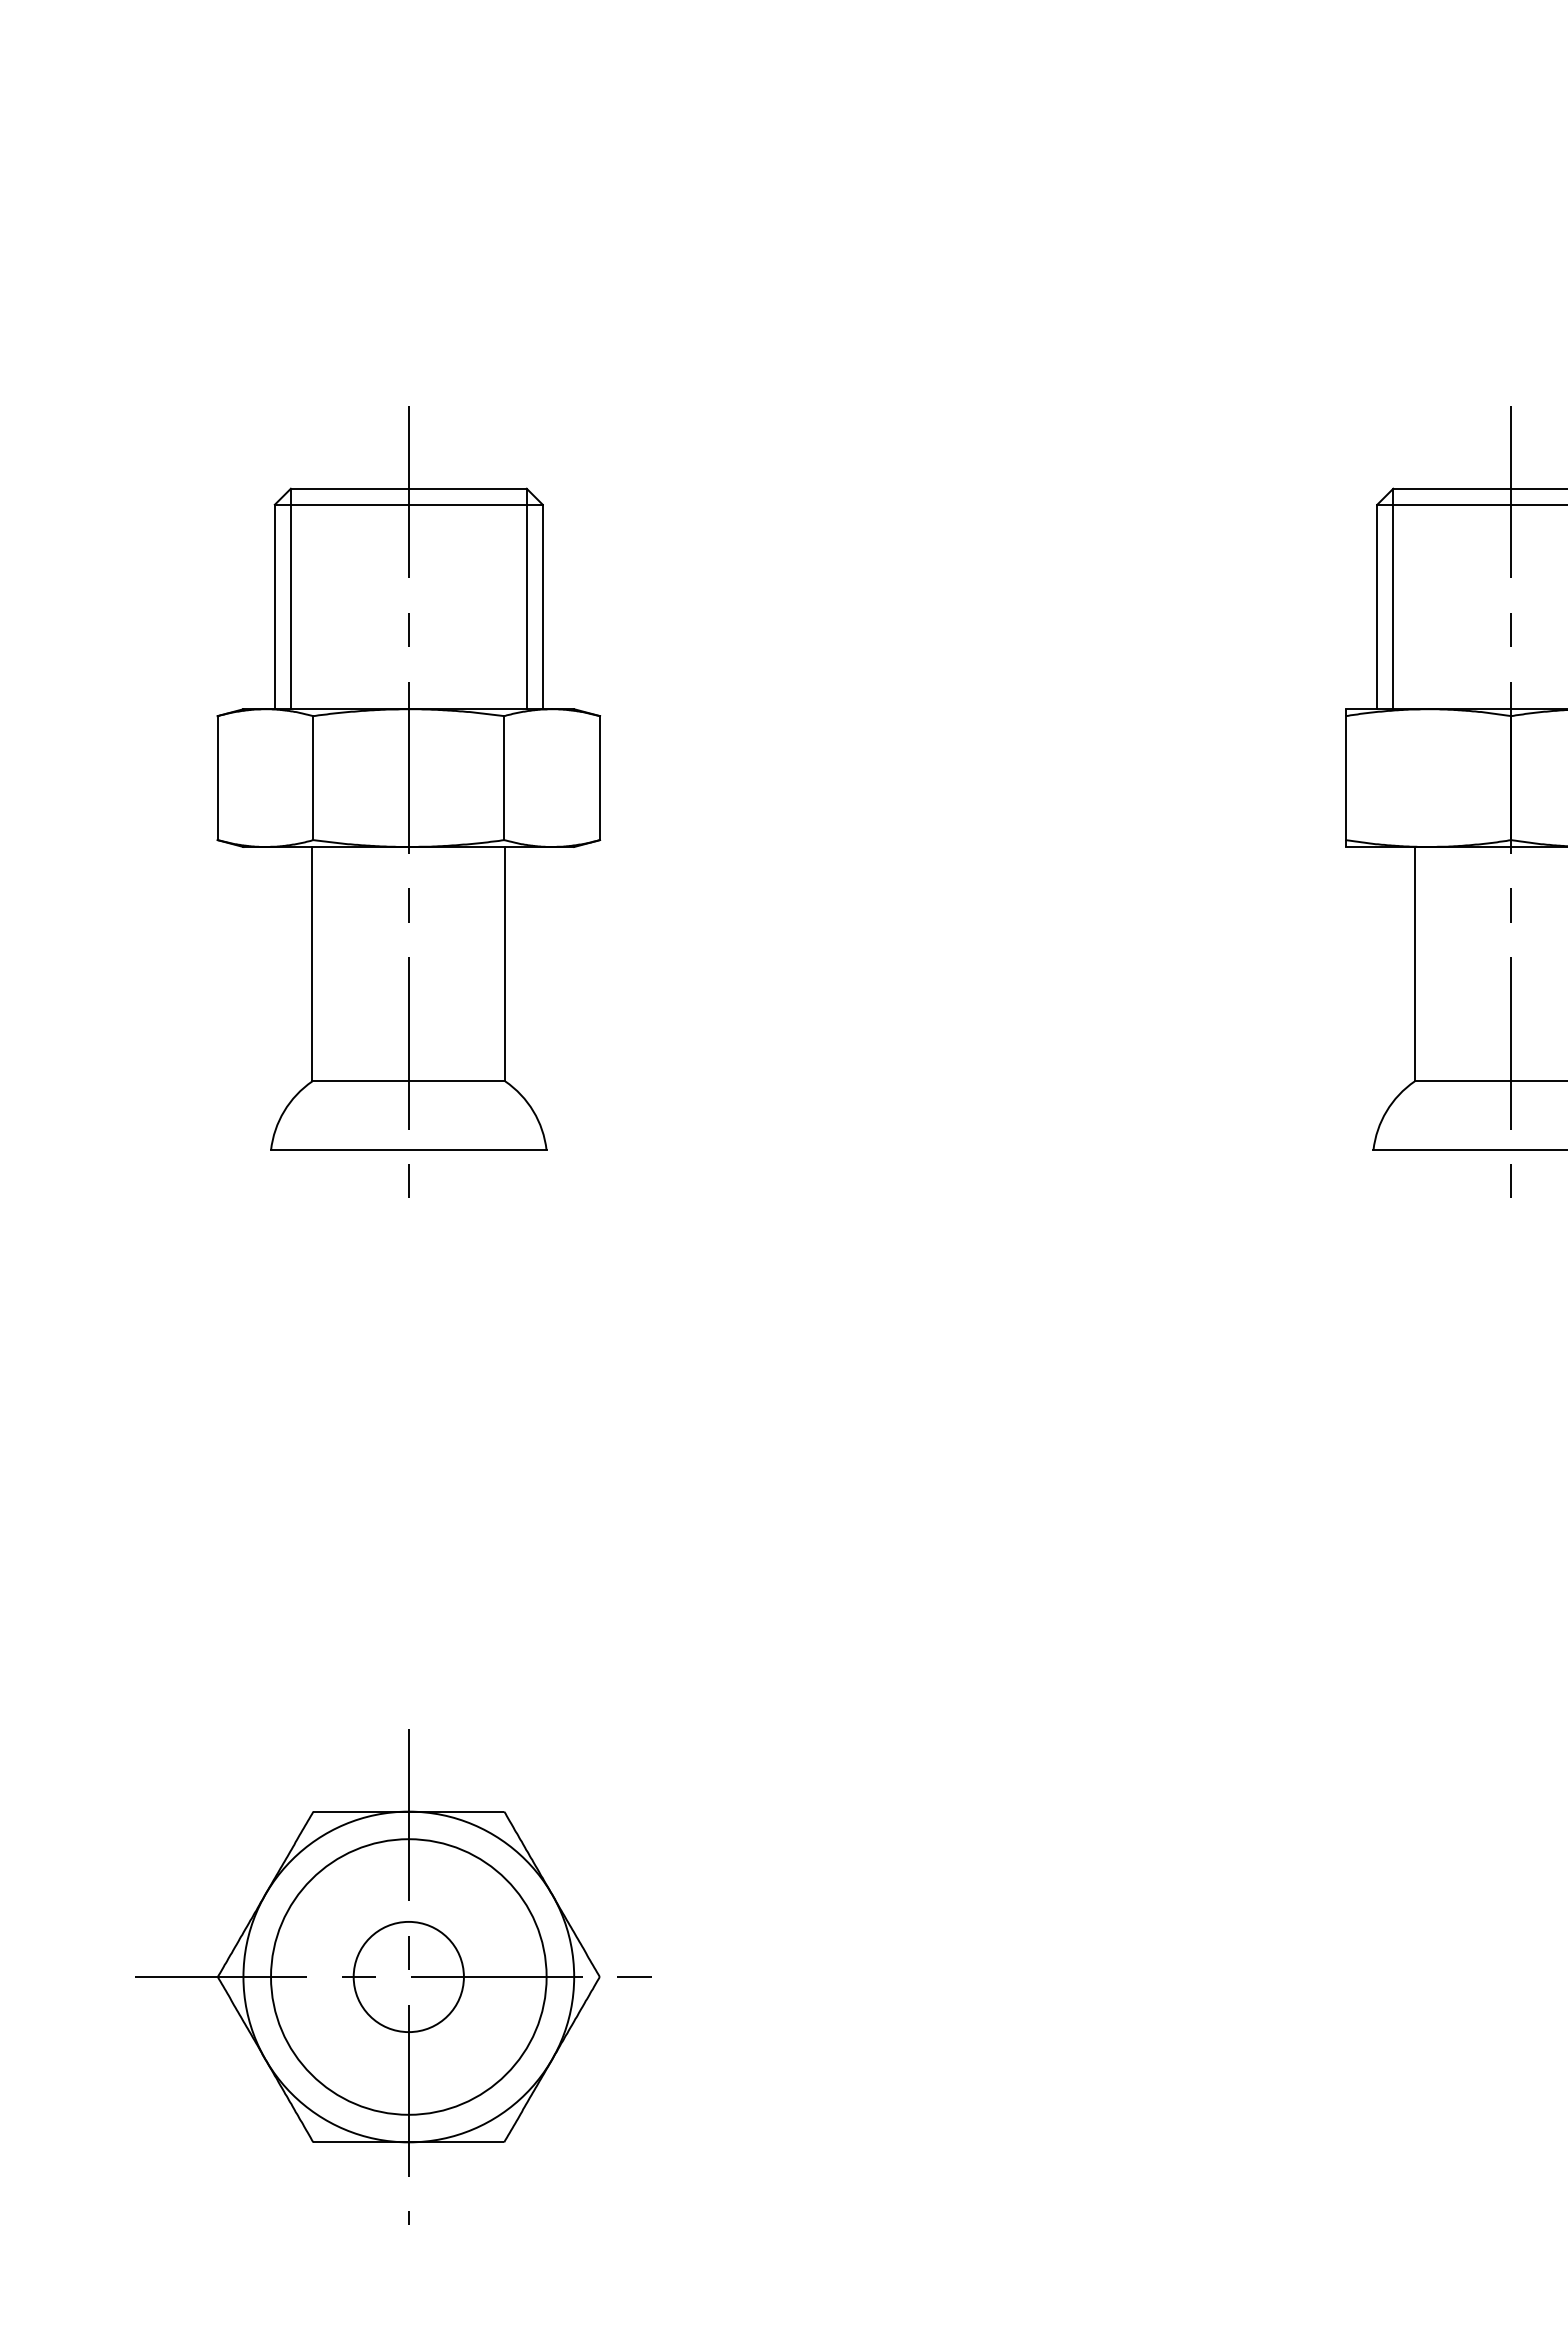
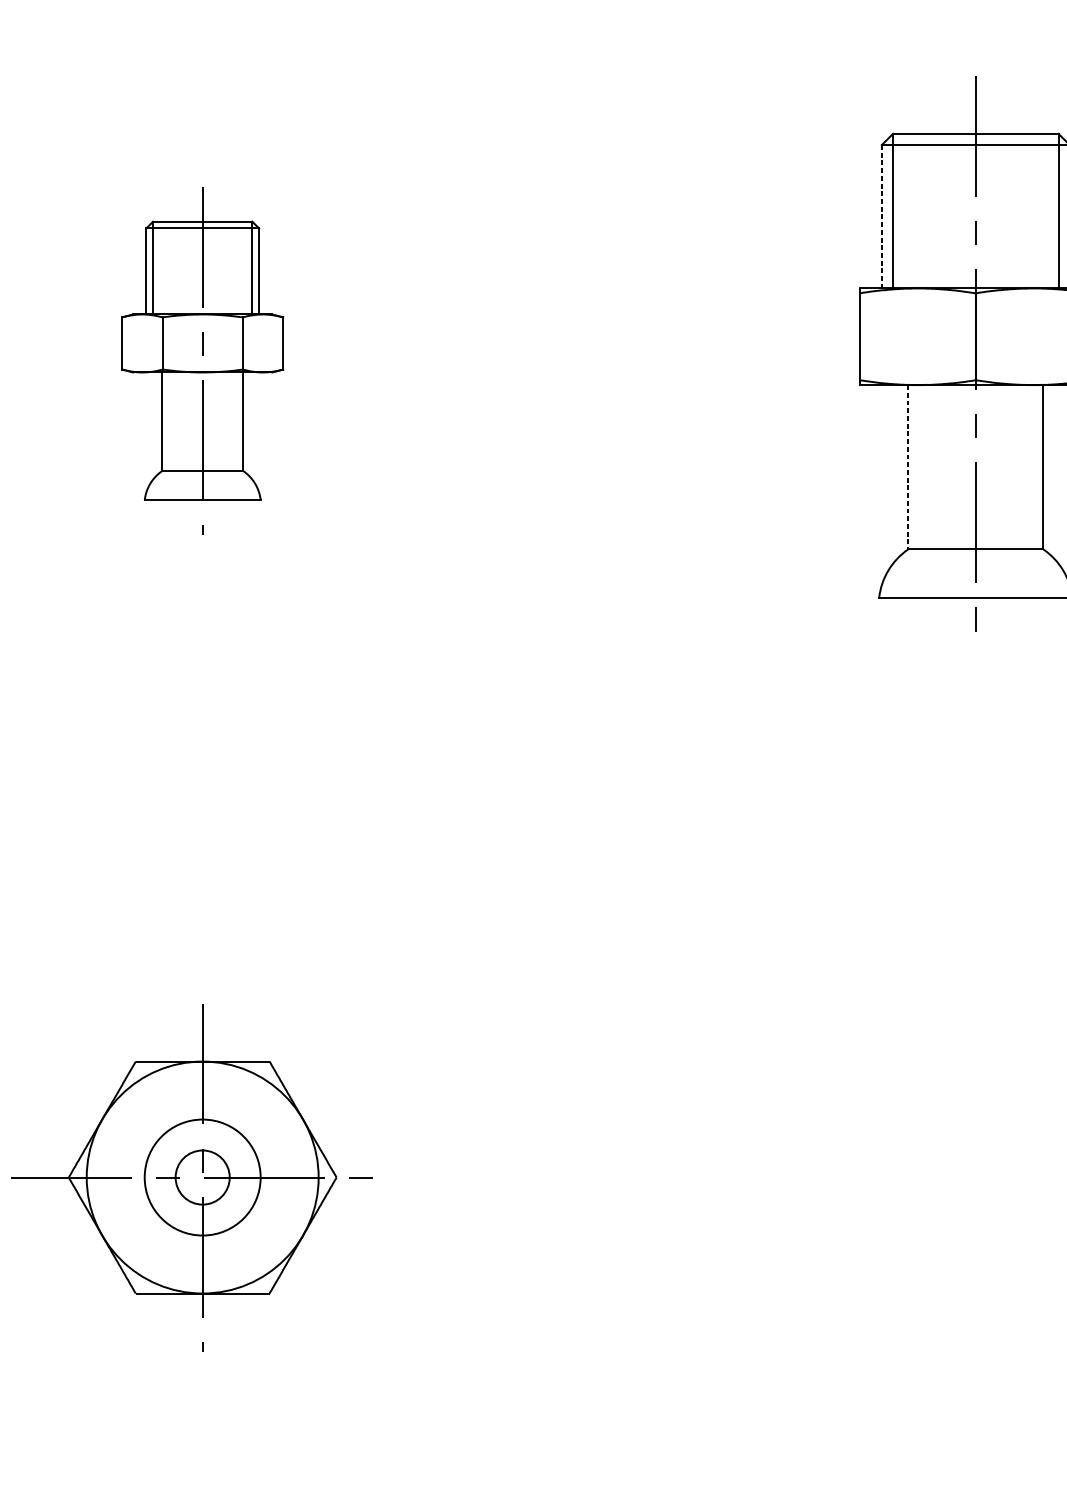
line: (1377, 607) -> (882, 217), solid -> dashed
part: (408, 801) -> (202, 353), size x0.6
line: (1414, 964) -> (907, 467), solid -> dashed
circle: (408, 1976) -> (202, 1177), size x0.6
circle: (408, 1976) -> (202, 1177), size x0.7

